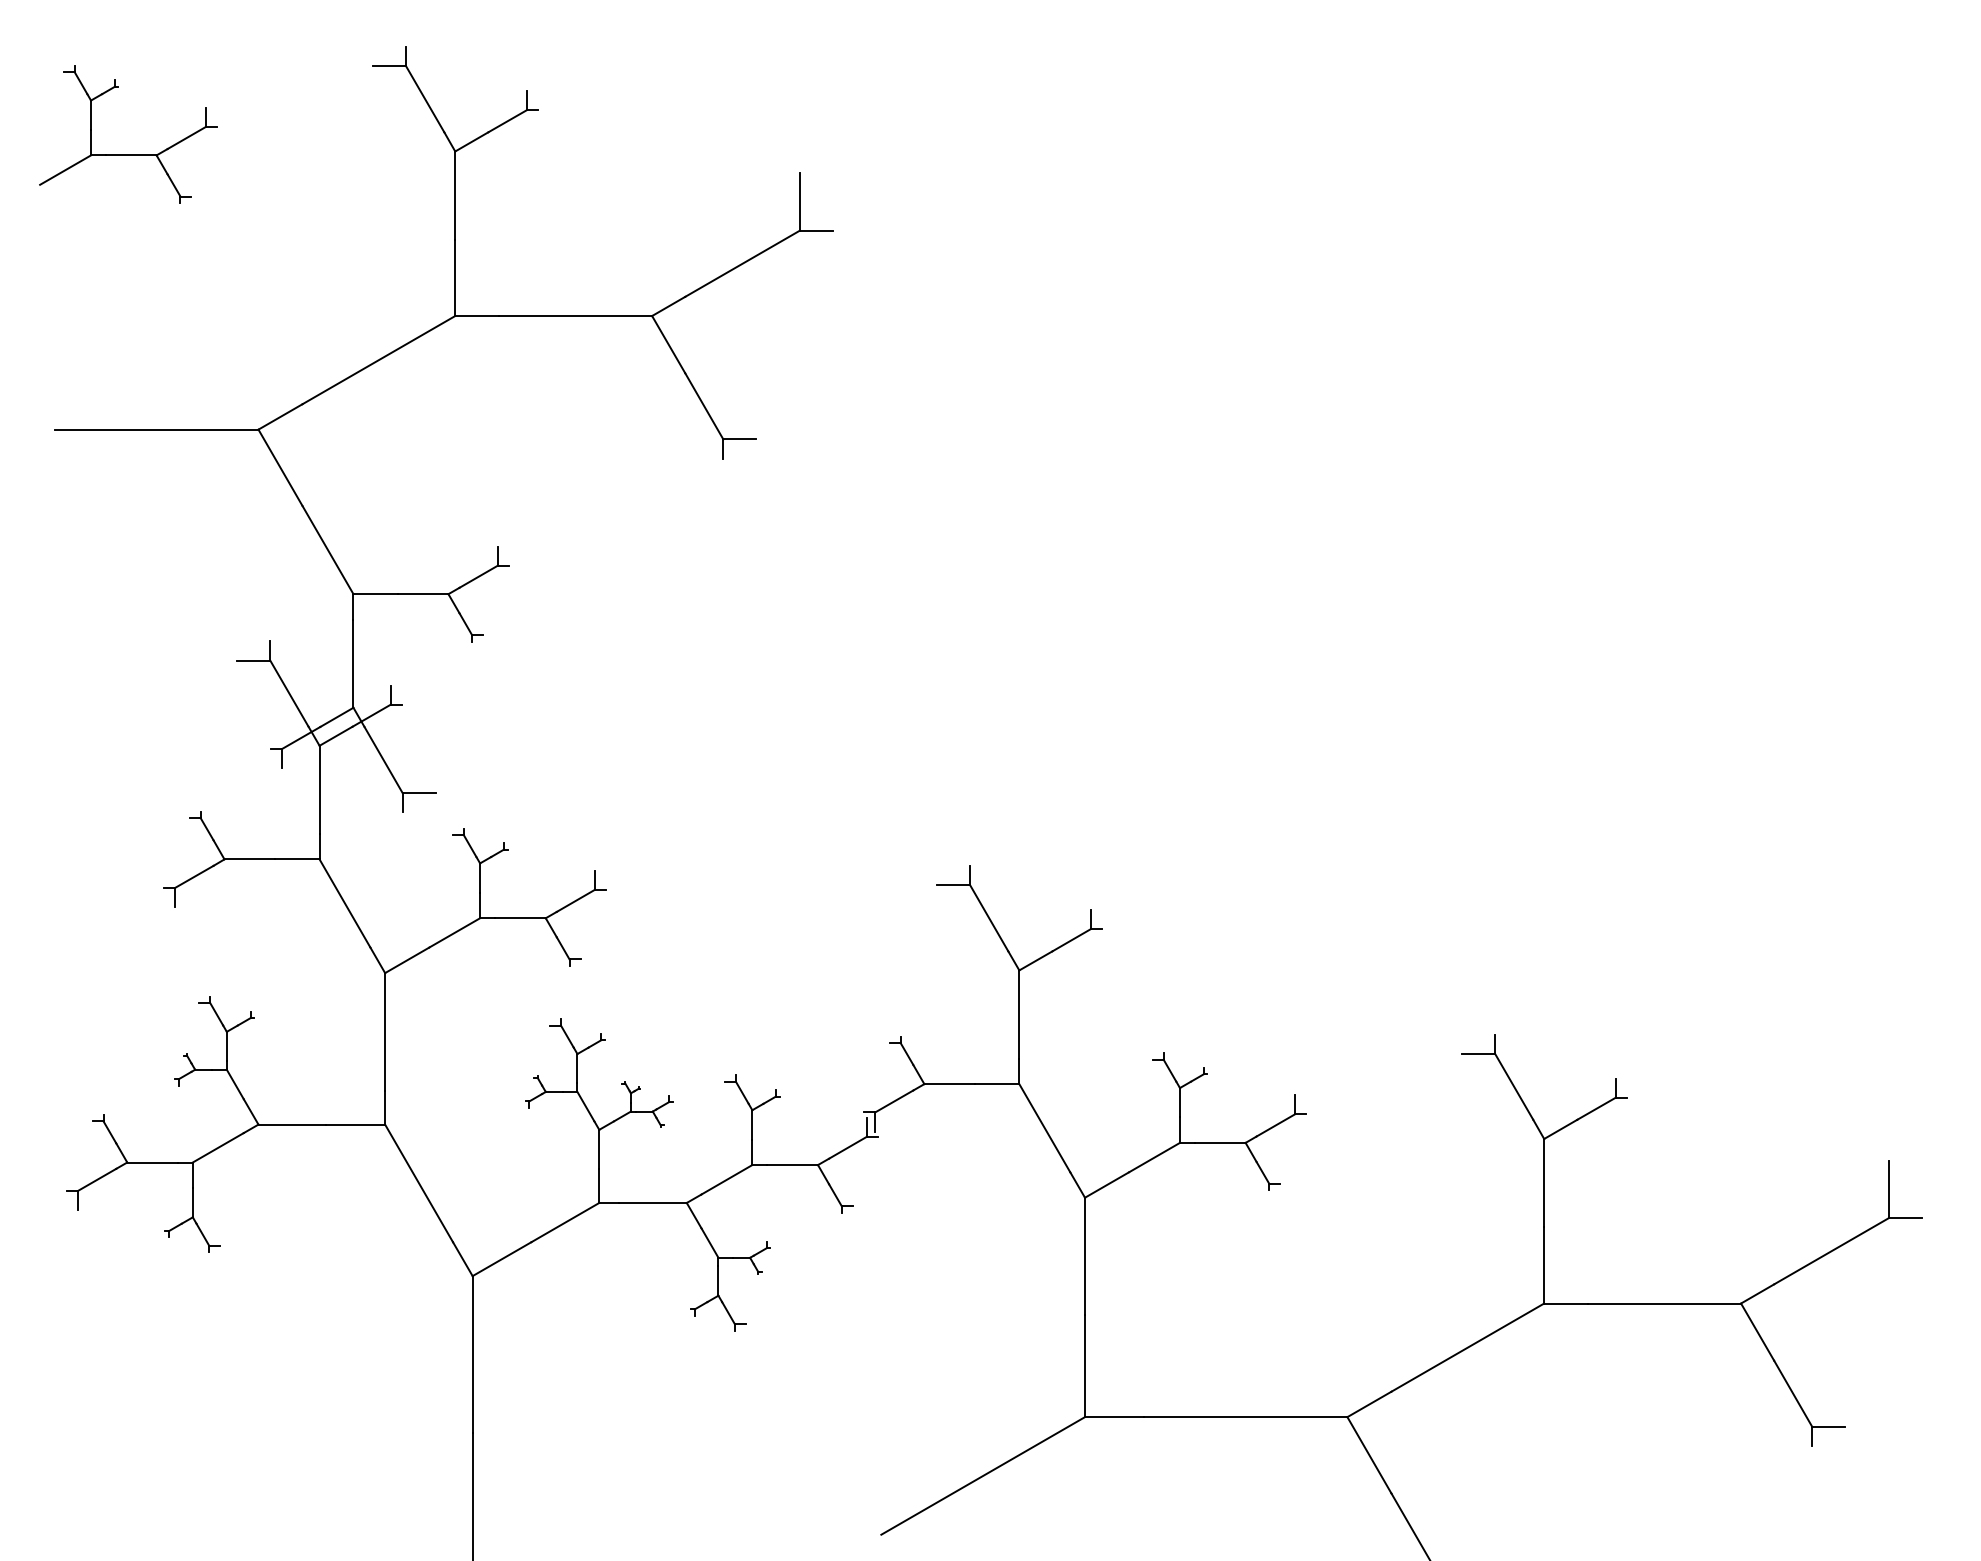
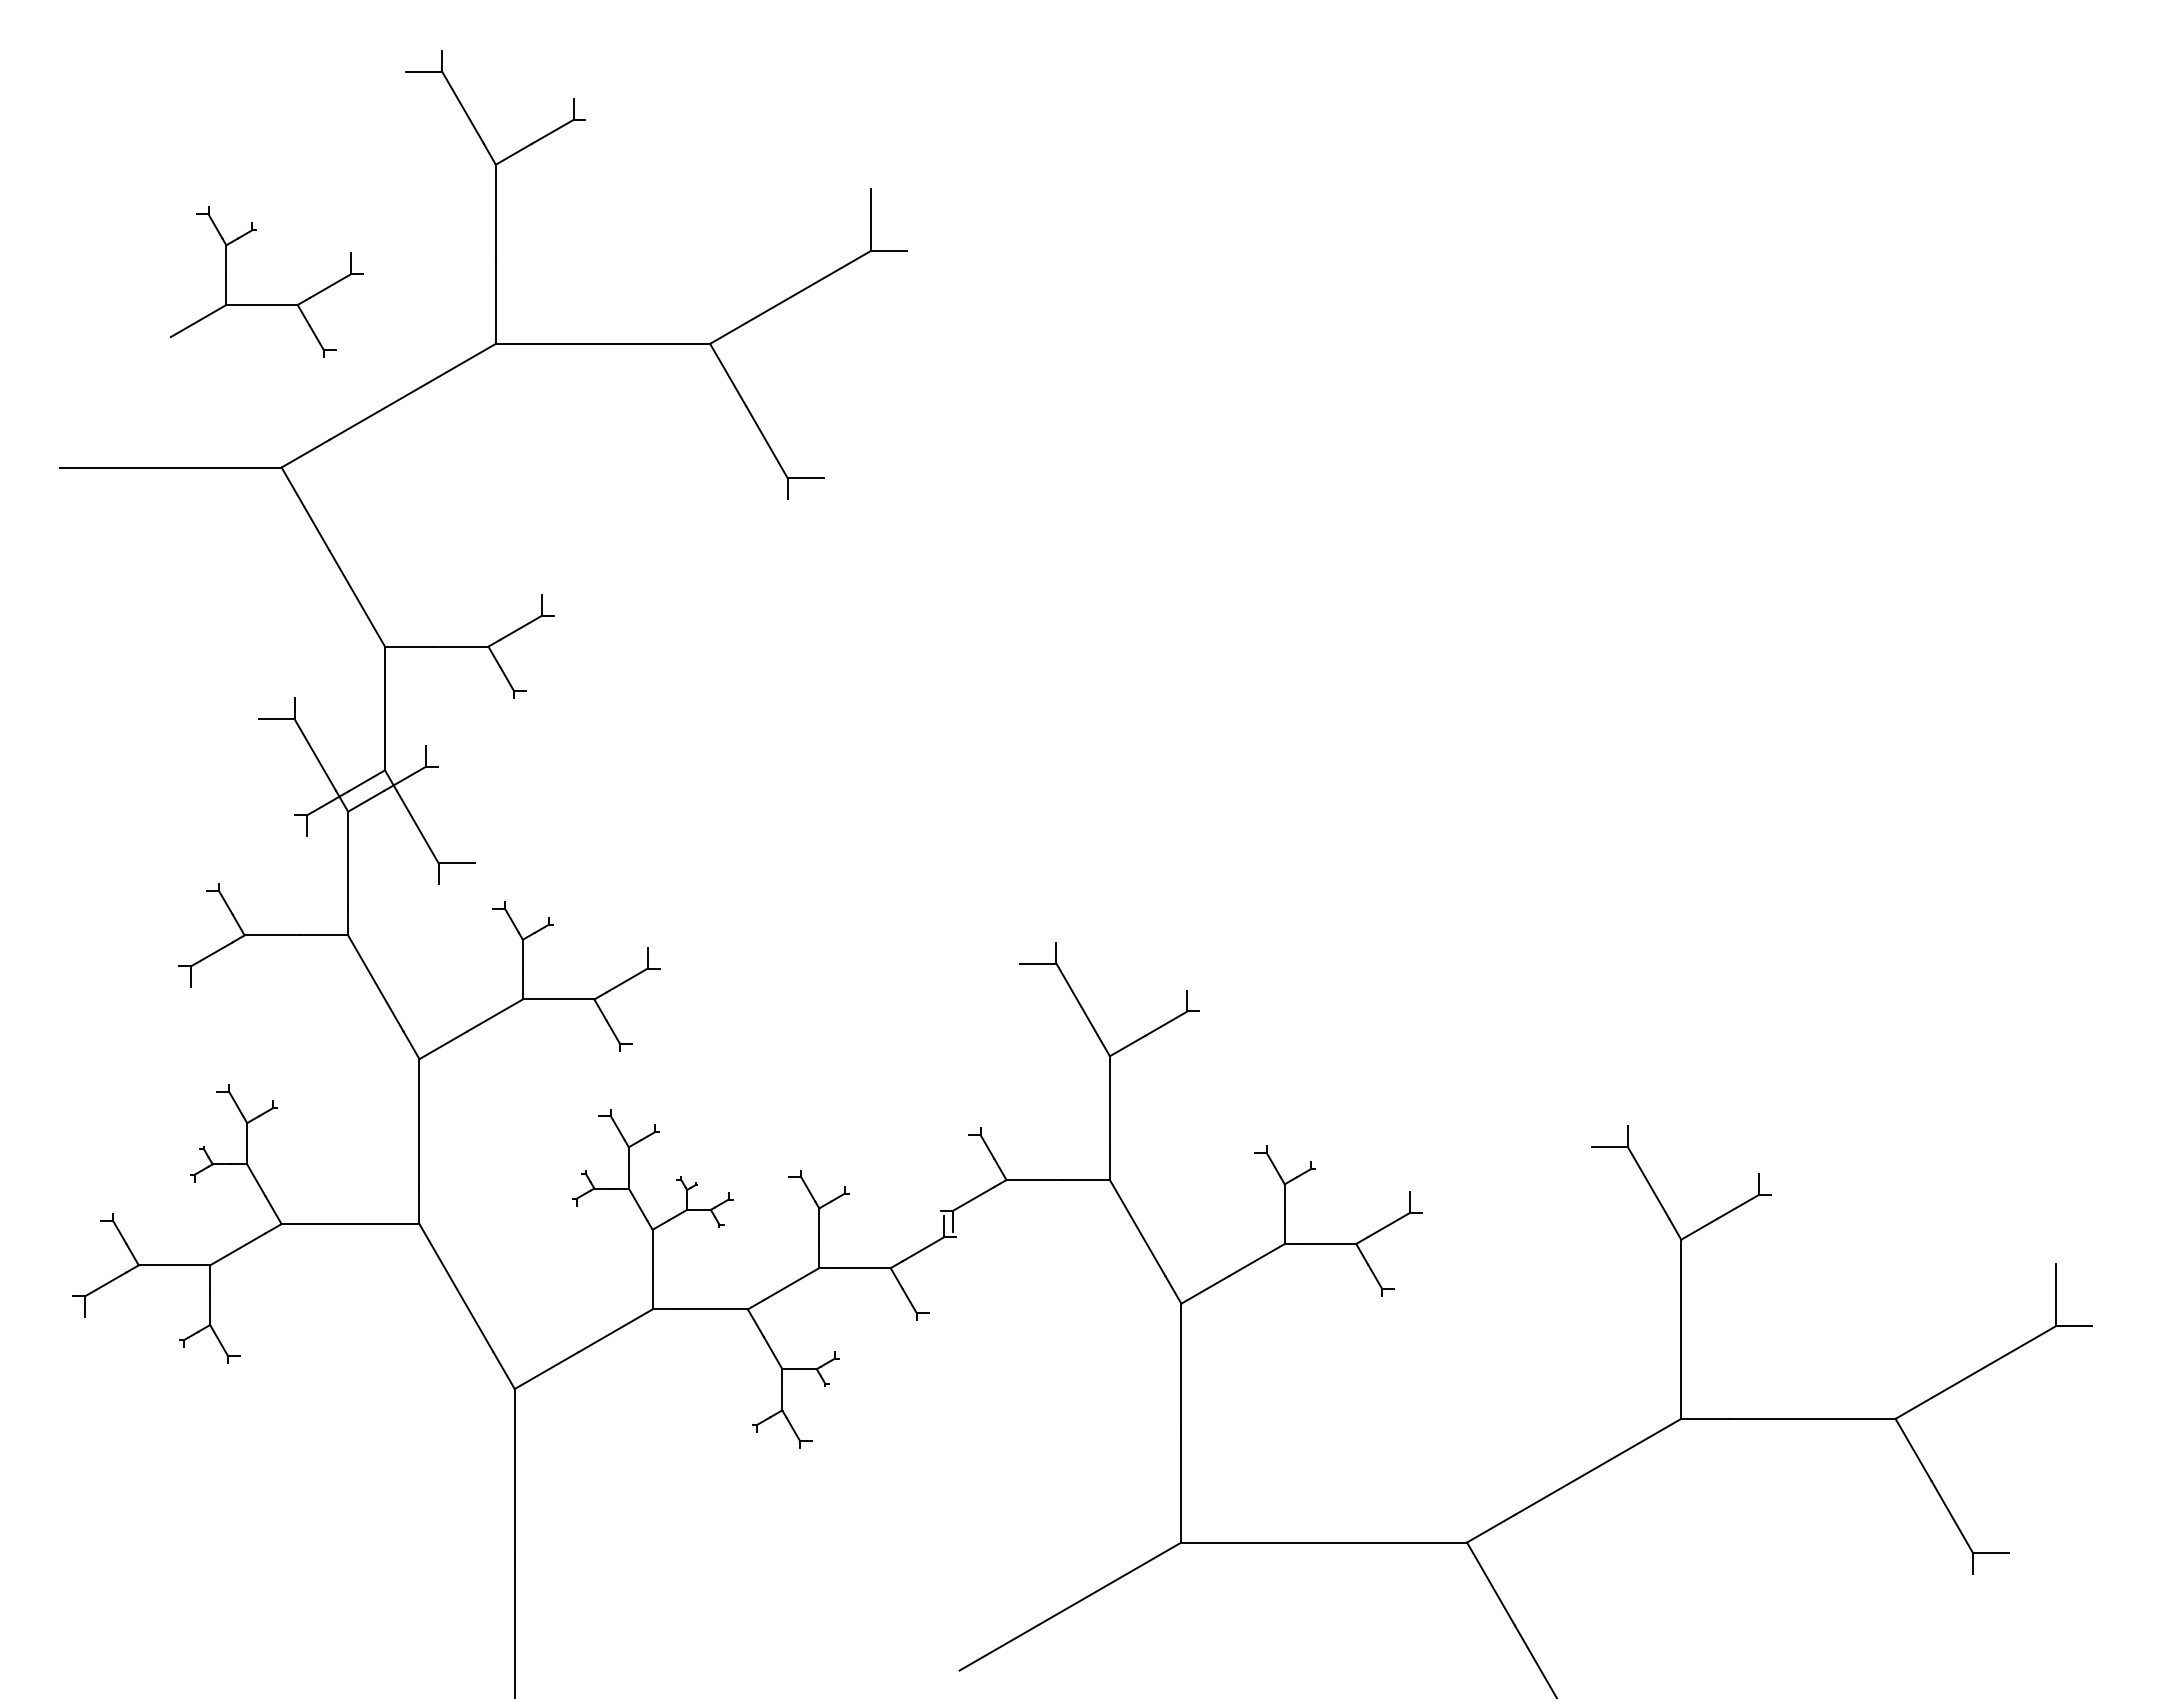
part: (127, 154) -> (266, 304), moved

